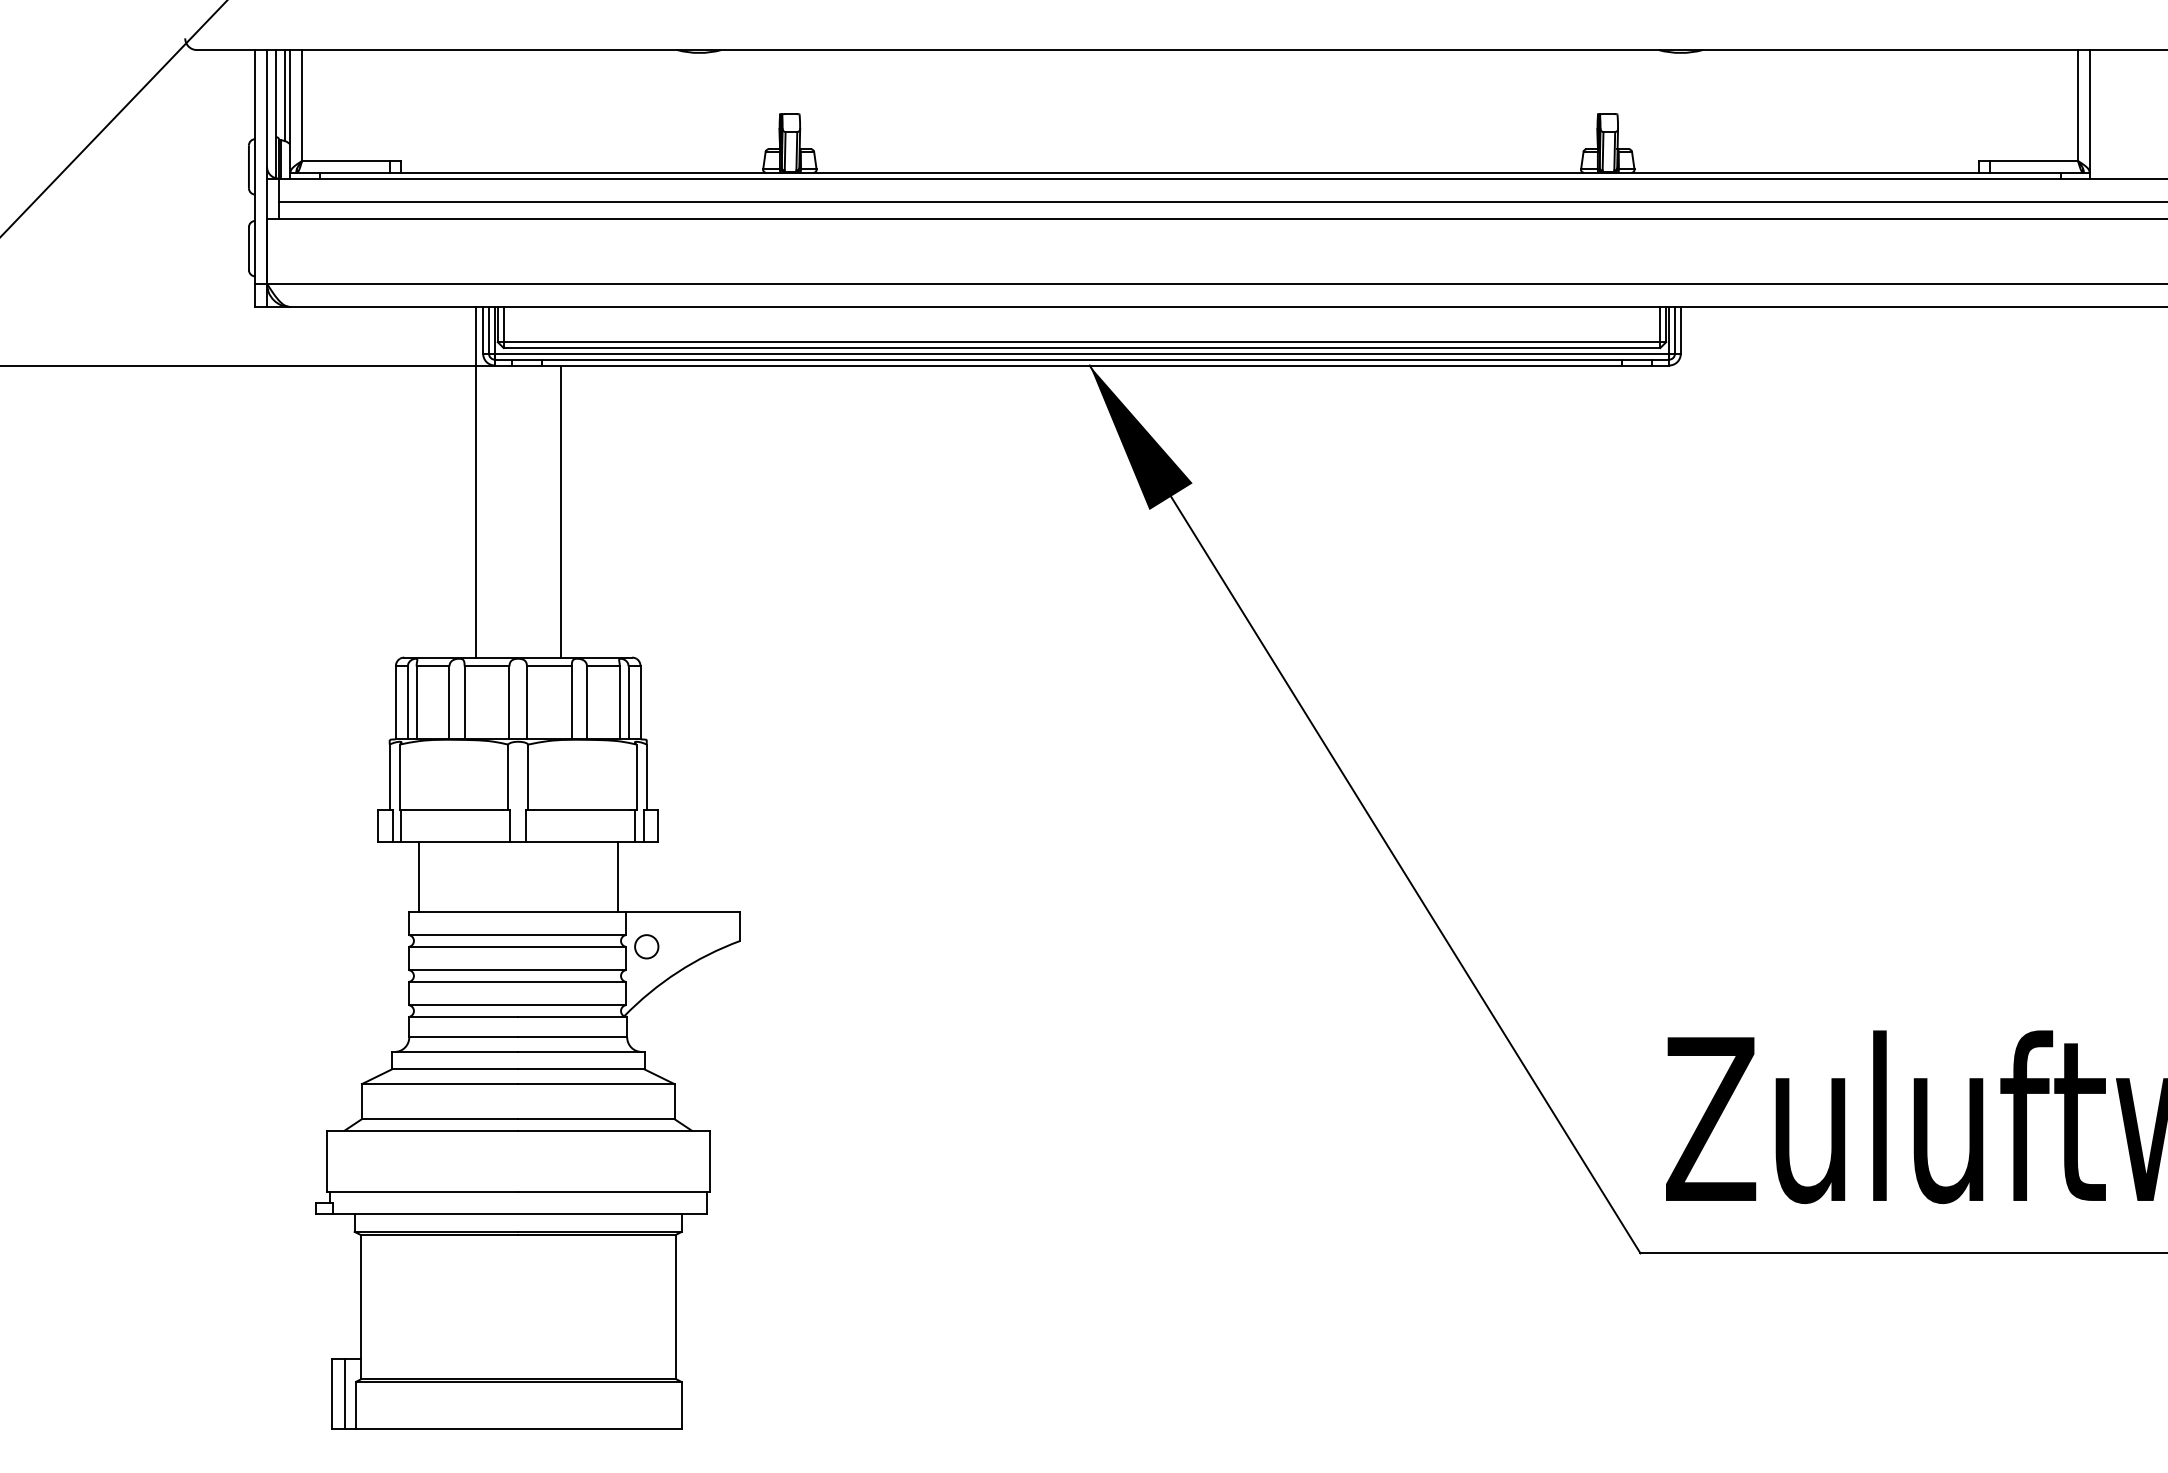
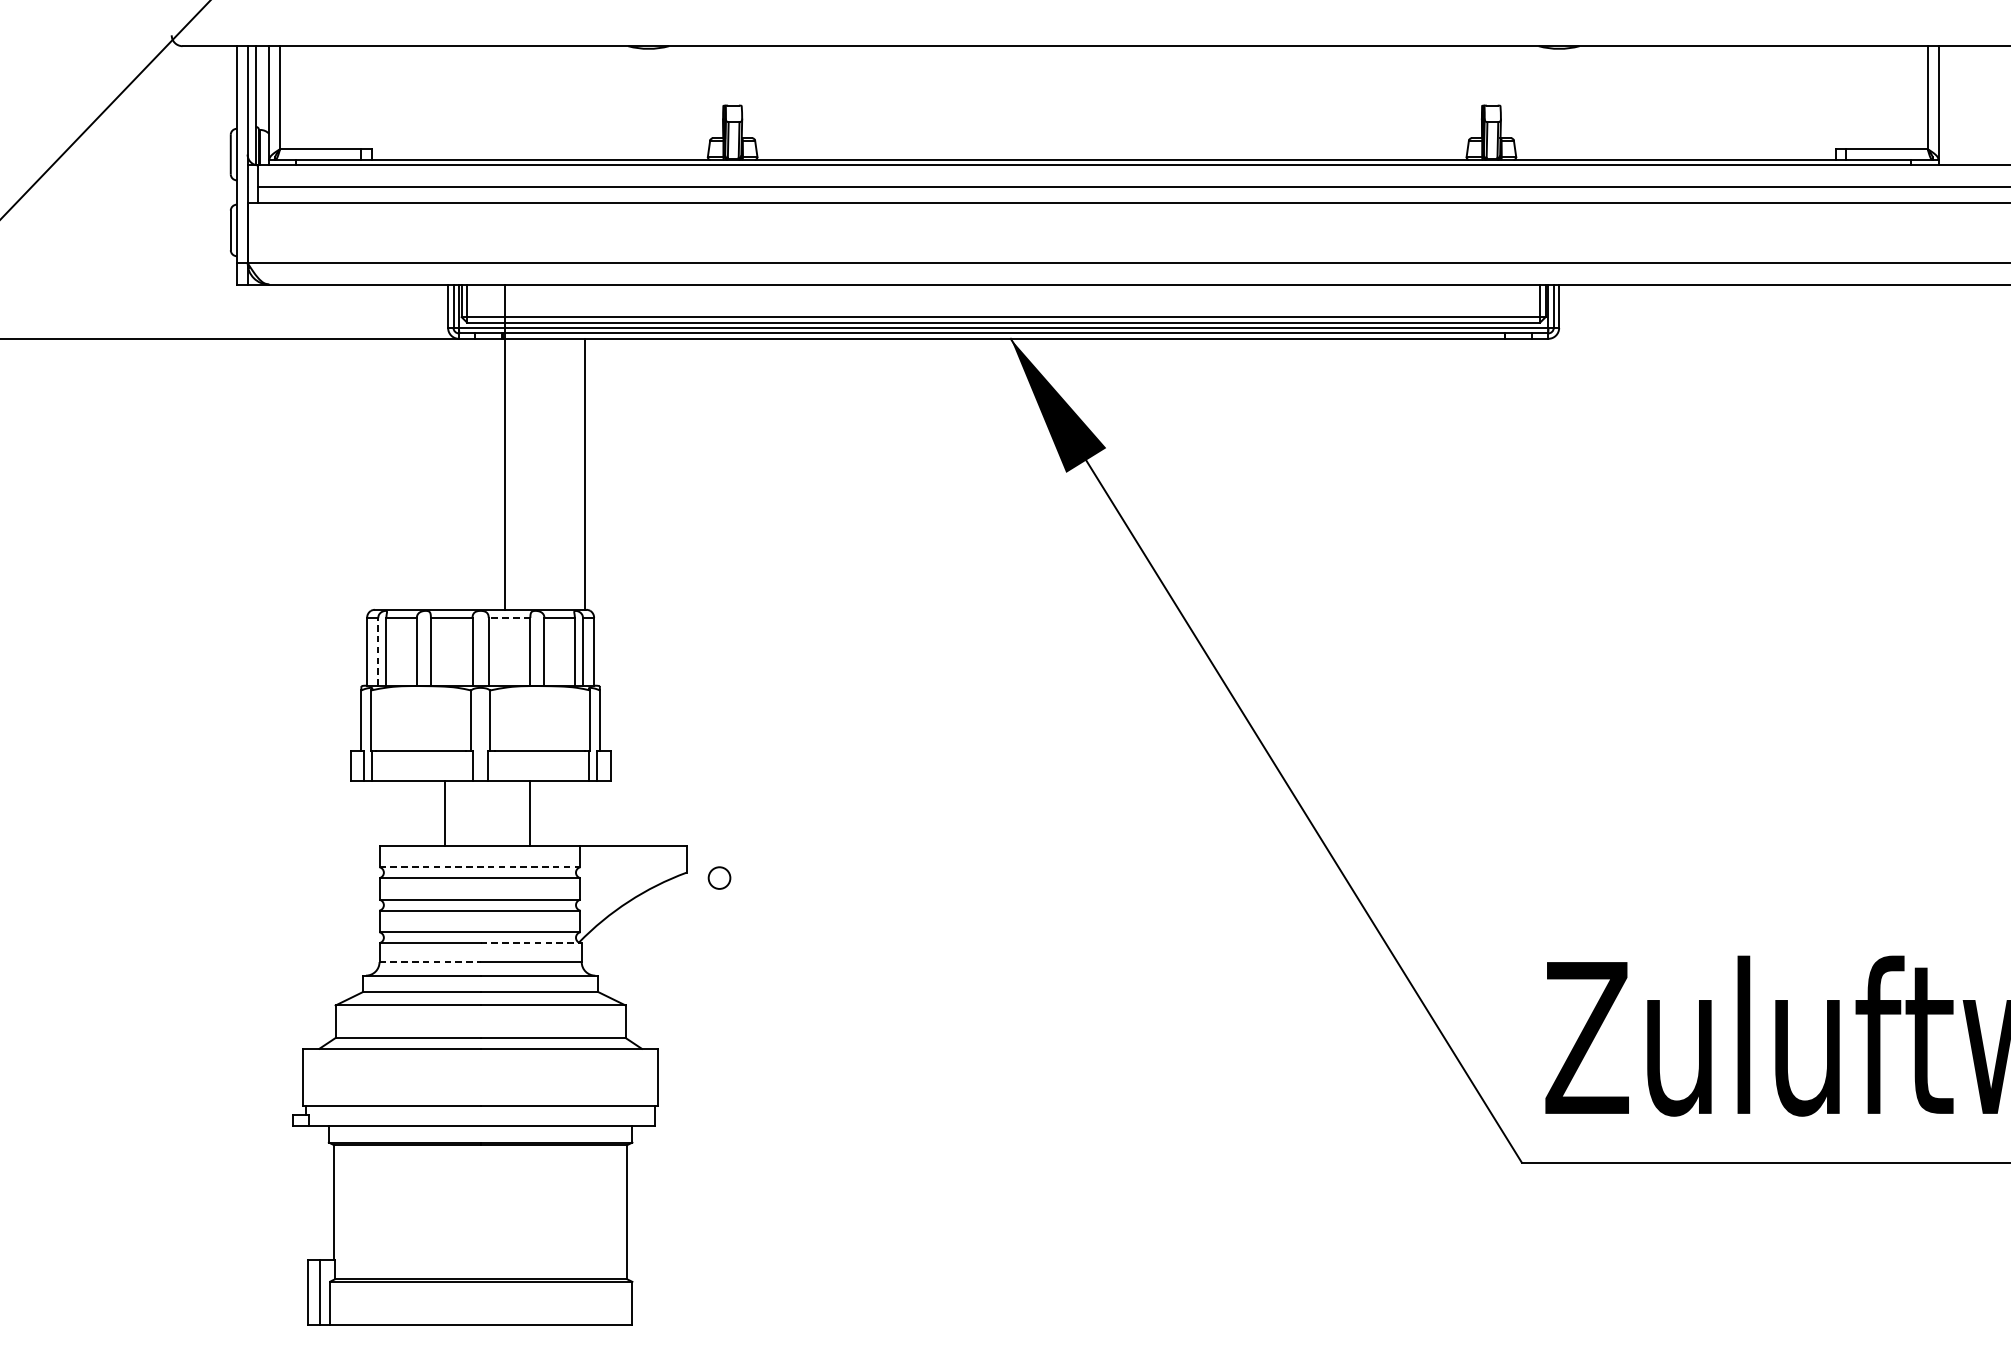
line: (284, 95) -> (263, 88), removed
line: (475, 482) -> (505, 447), moved
line: (560, 511) -> (584, 474), moved
line: (548, 666) -> (508, 618), solid -> dashed
line: (407, 702) -> (377, 651), solid -> dashed
line: (418, 876) -> (444, 812), moved
line: (617, 876) -> (530, 812), moved
line: (518, 935) -> (480, 867), solid -> dashed
circle: (646, 946) -> (719, 877), moved
line: (573, 1016) -> (531, 942), solid -> dashed
line: (464, 1037) -> (430, 962), solid -> dashed

